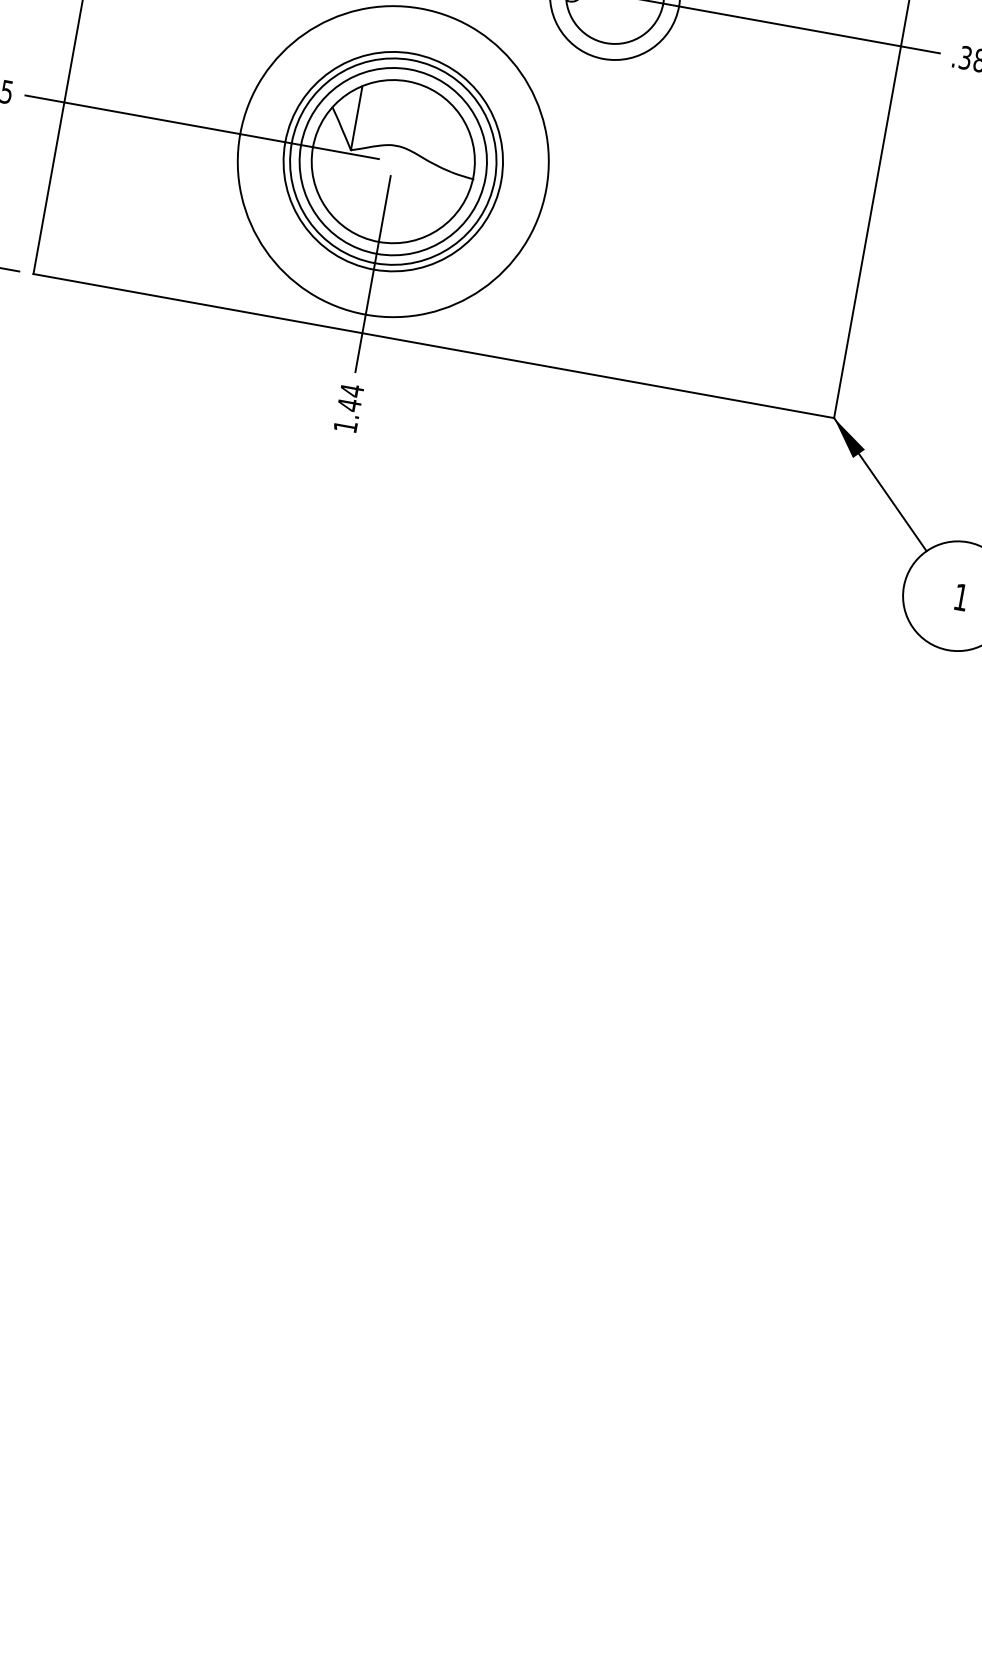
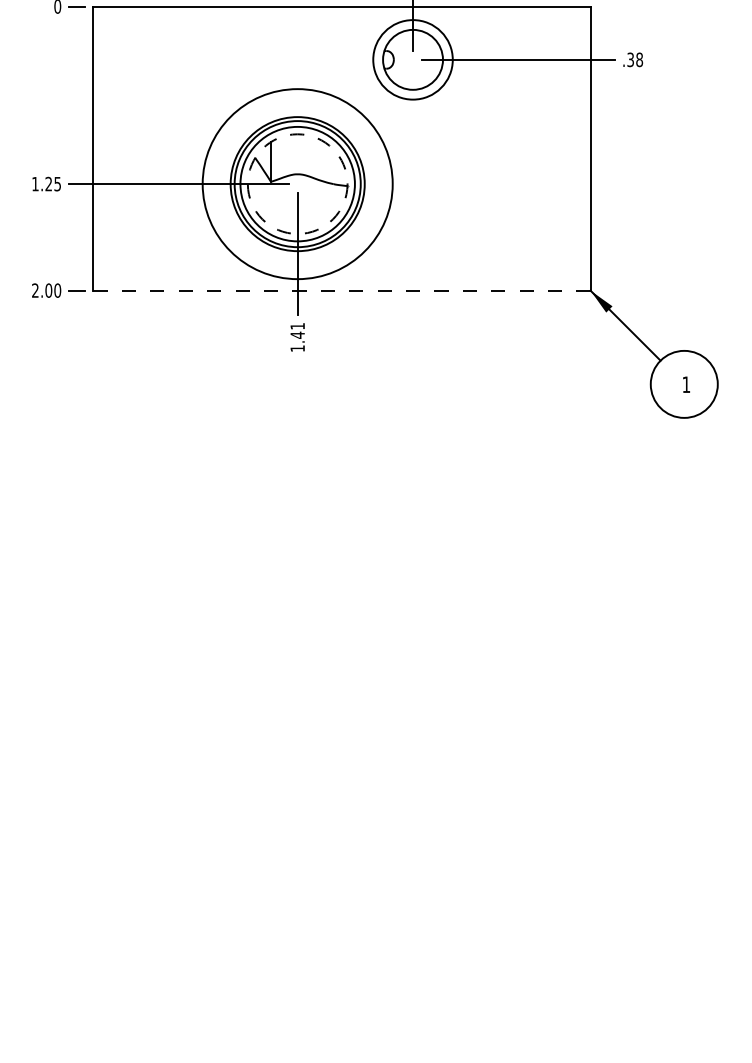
circle: (393, 160) -> (297, 183), solid -> dashed
line: (434, 345) -> (342, 290), solid -> dashed
text: (351, 390) -> (297, 326), 1.44 -> 1.41

